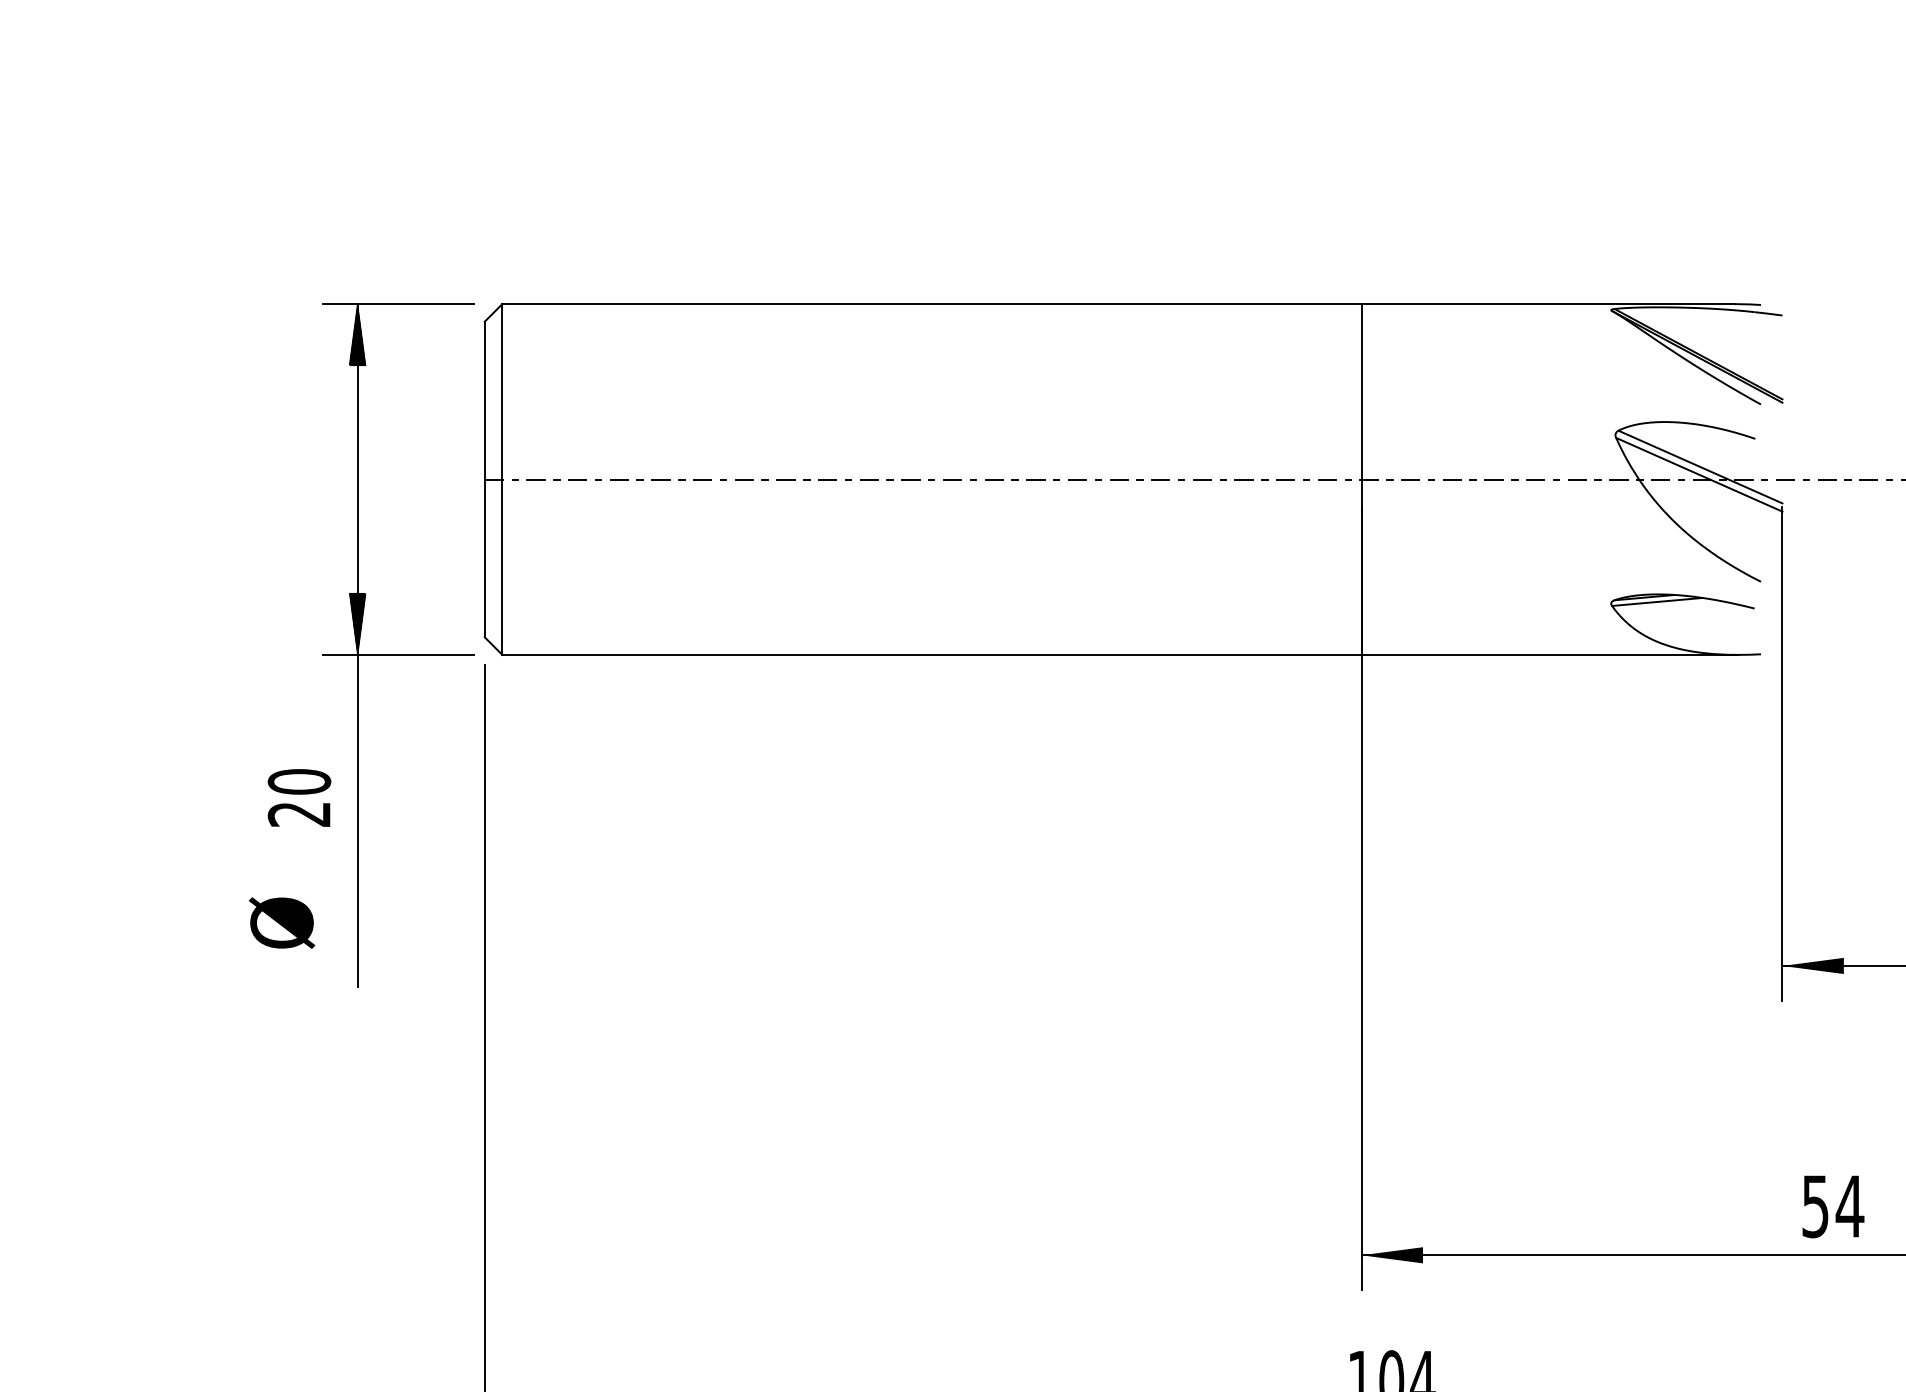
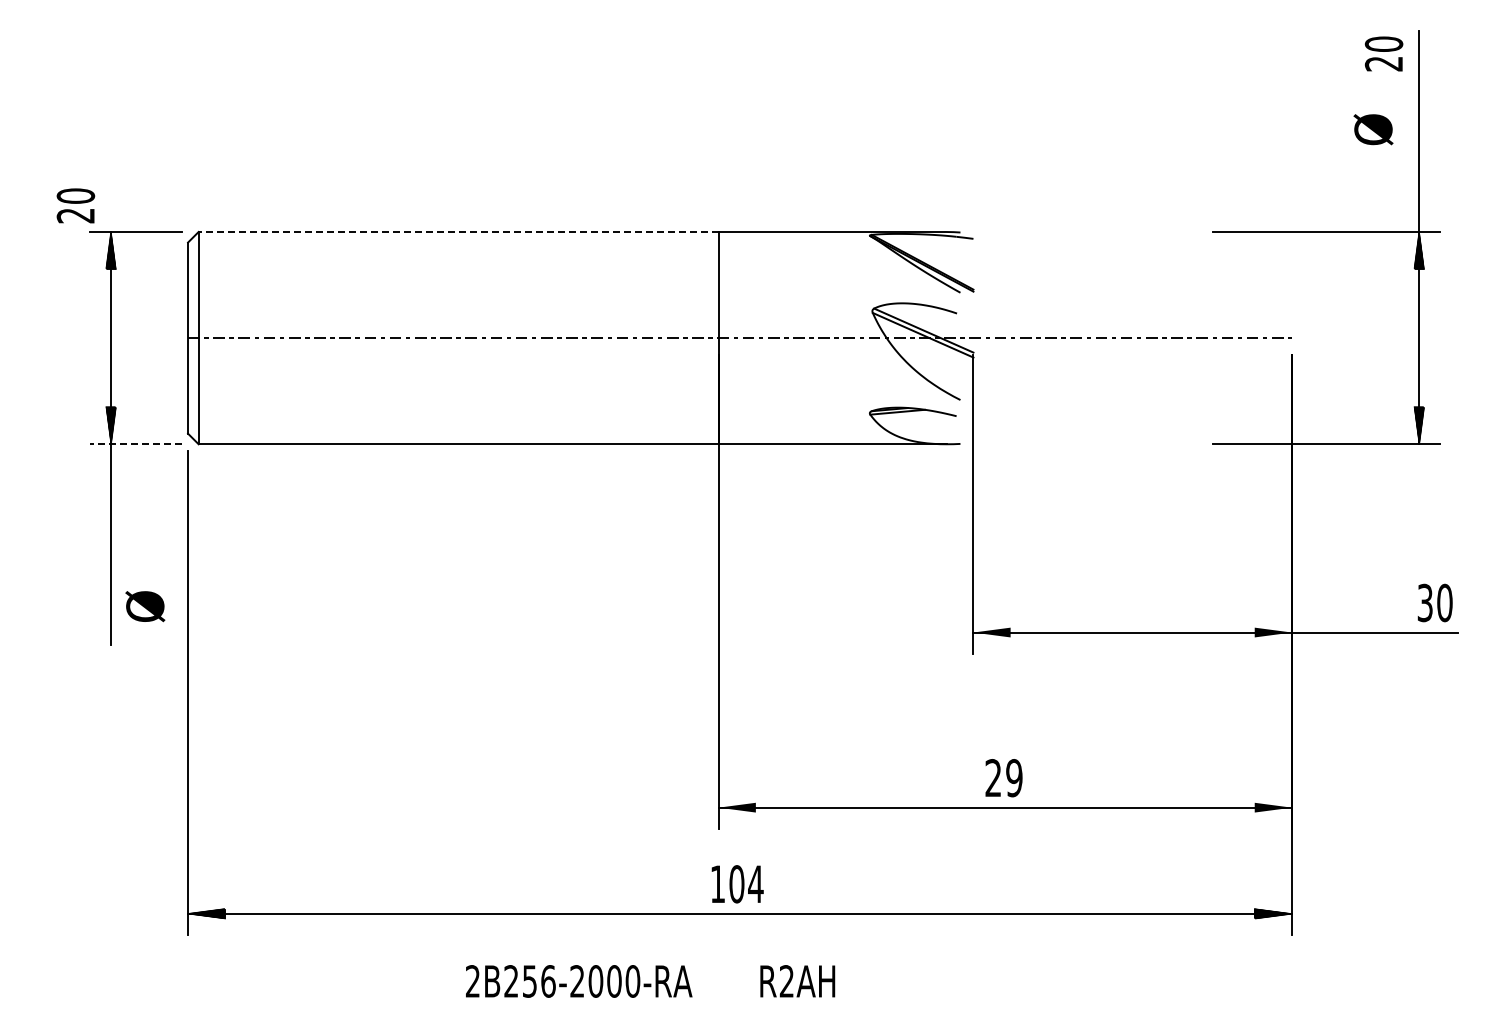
line: (931, 303) -> (458, 231), solid -> dashed
line: (397, 655) -> (135, 444), solid -> dashed
text: (298, 797) -> (75, 205), moved
text: (282, 922) -> (145, 606), moved
text: (1833, 1207) -> (1004, 778), 54 -> 29

